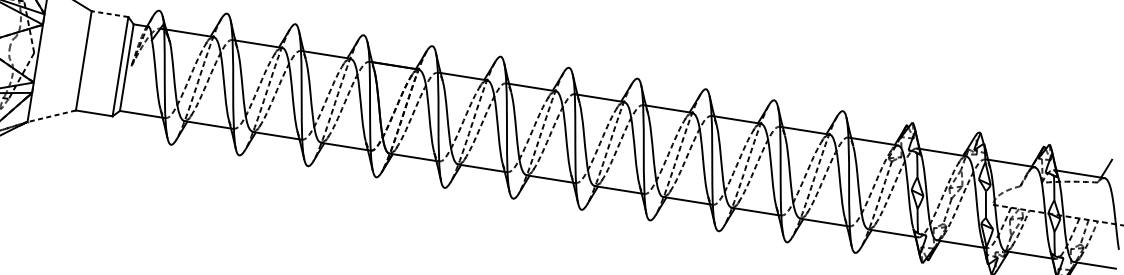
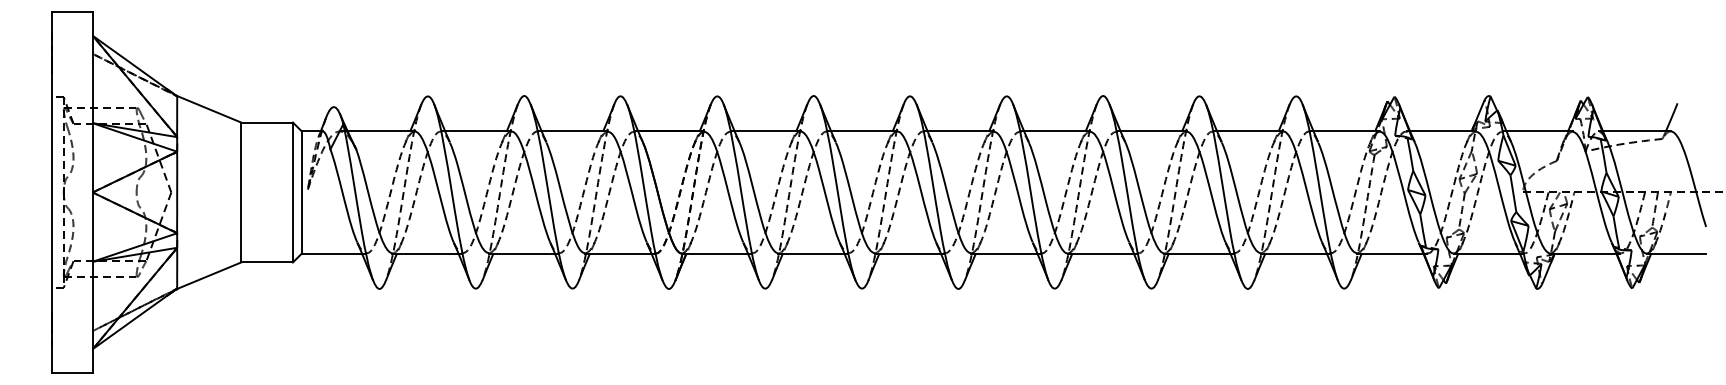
line: (110, 14) -> (267, 122), dashed -> solid
line: (51, 116) -> (209, 275), dashed -> solid

